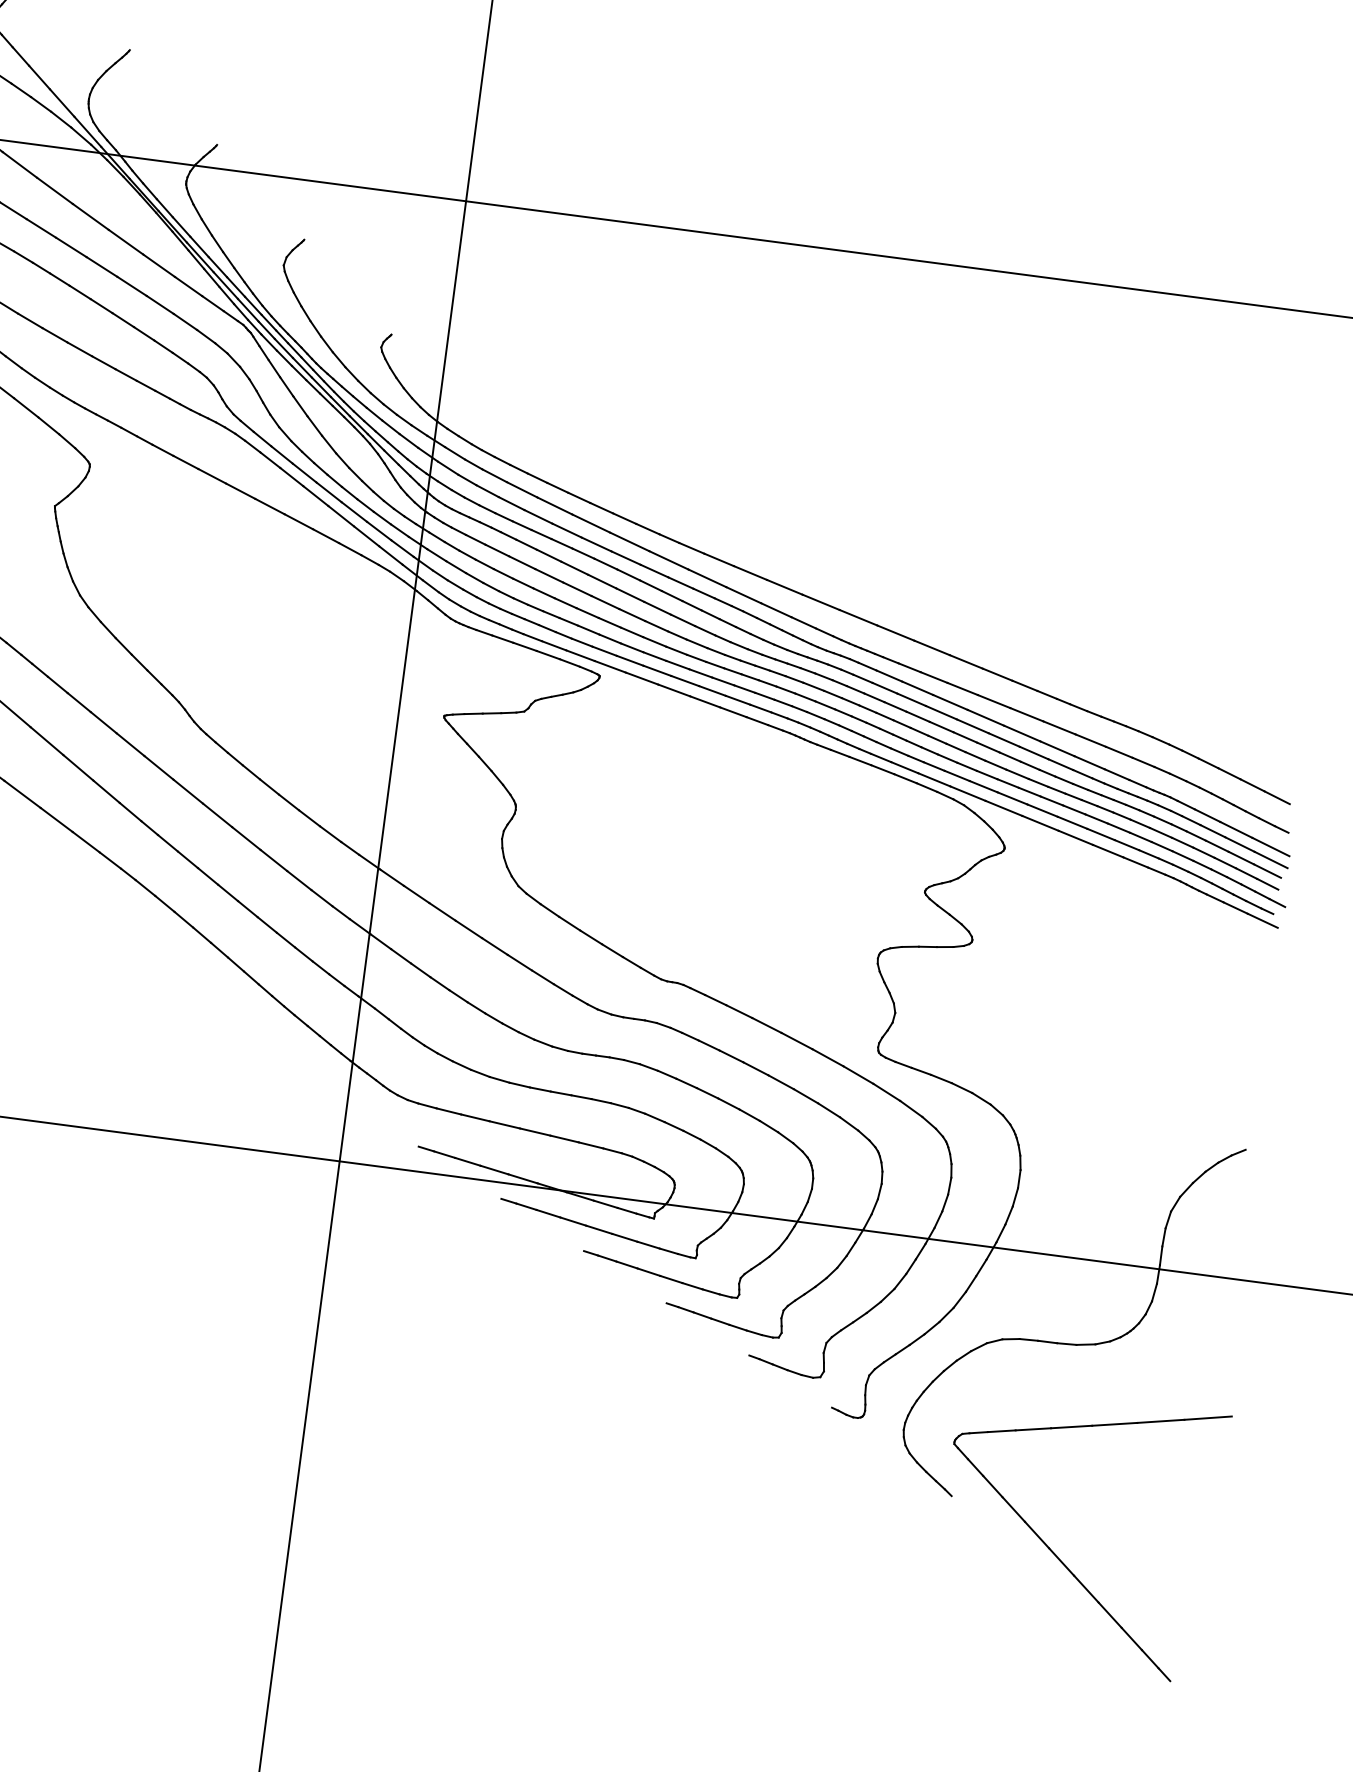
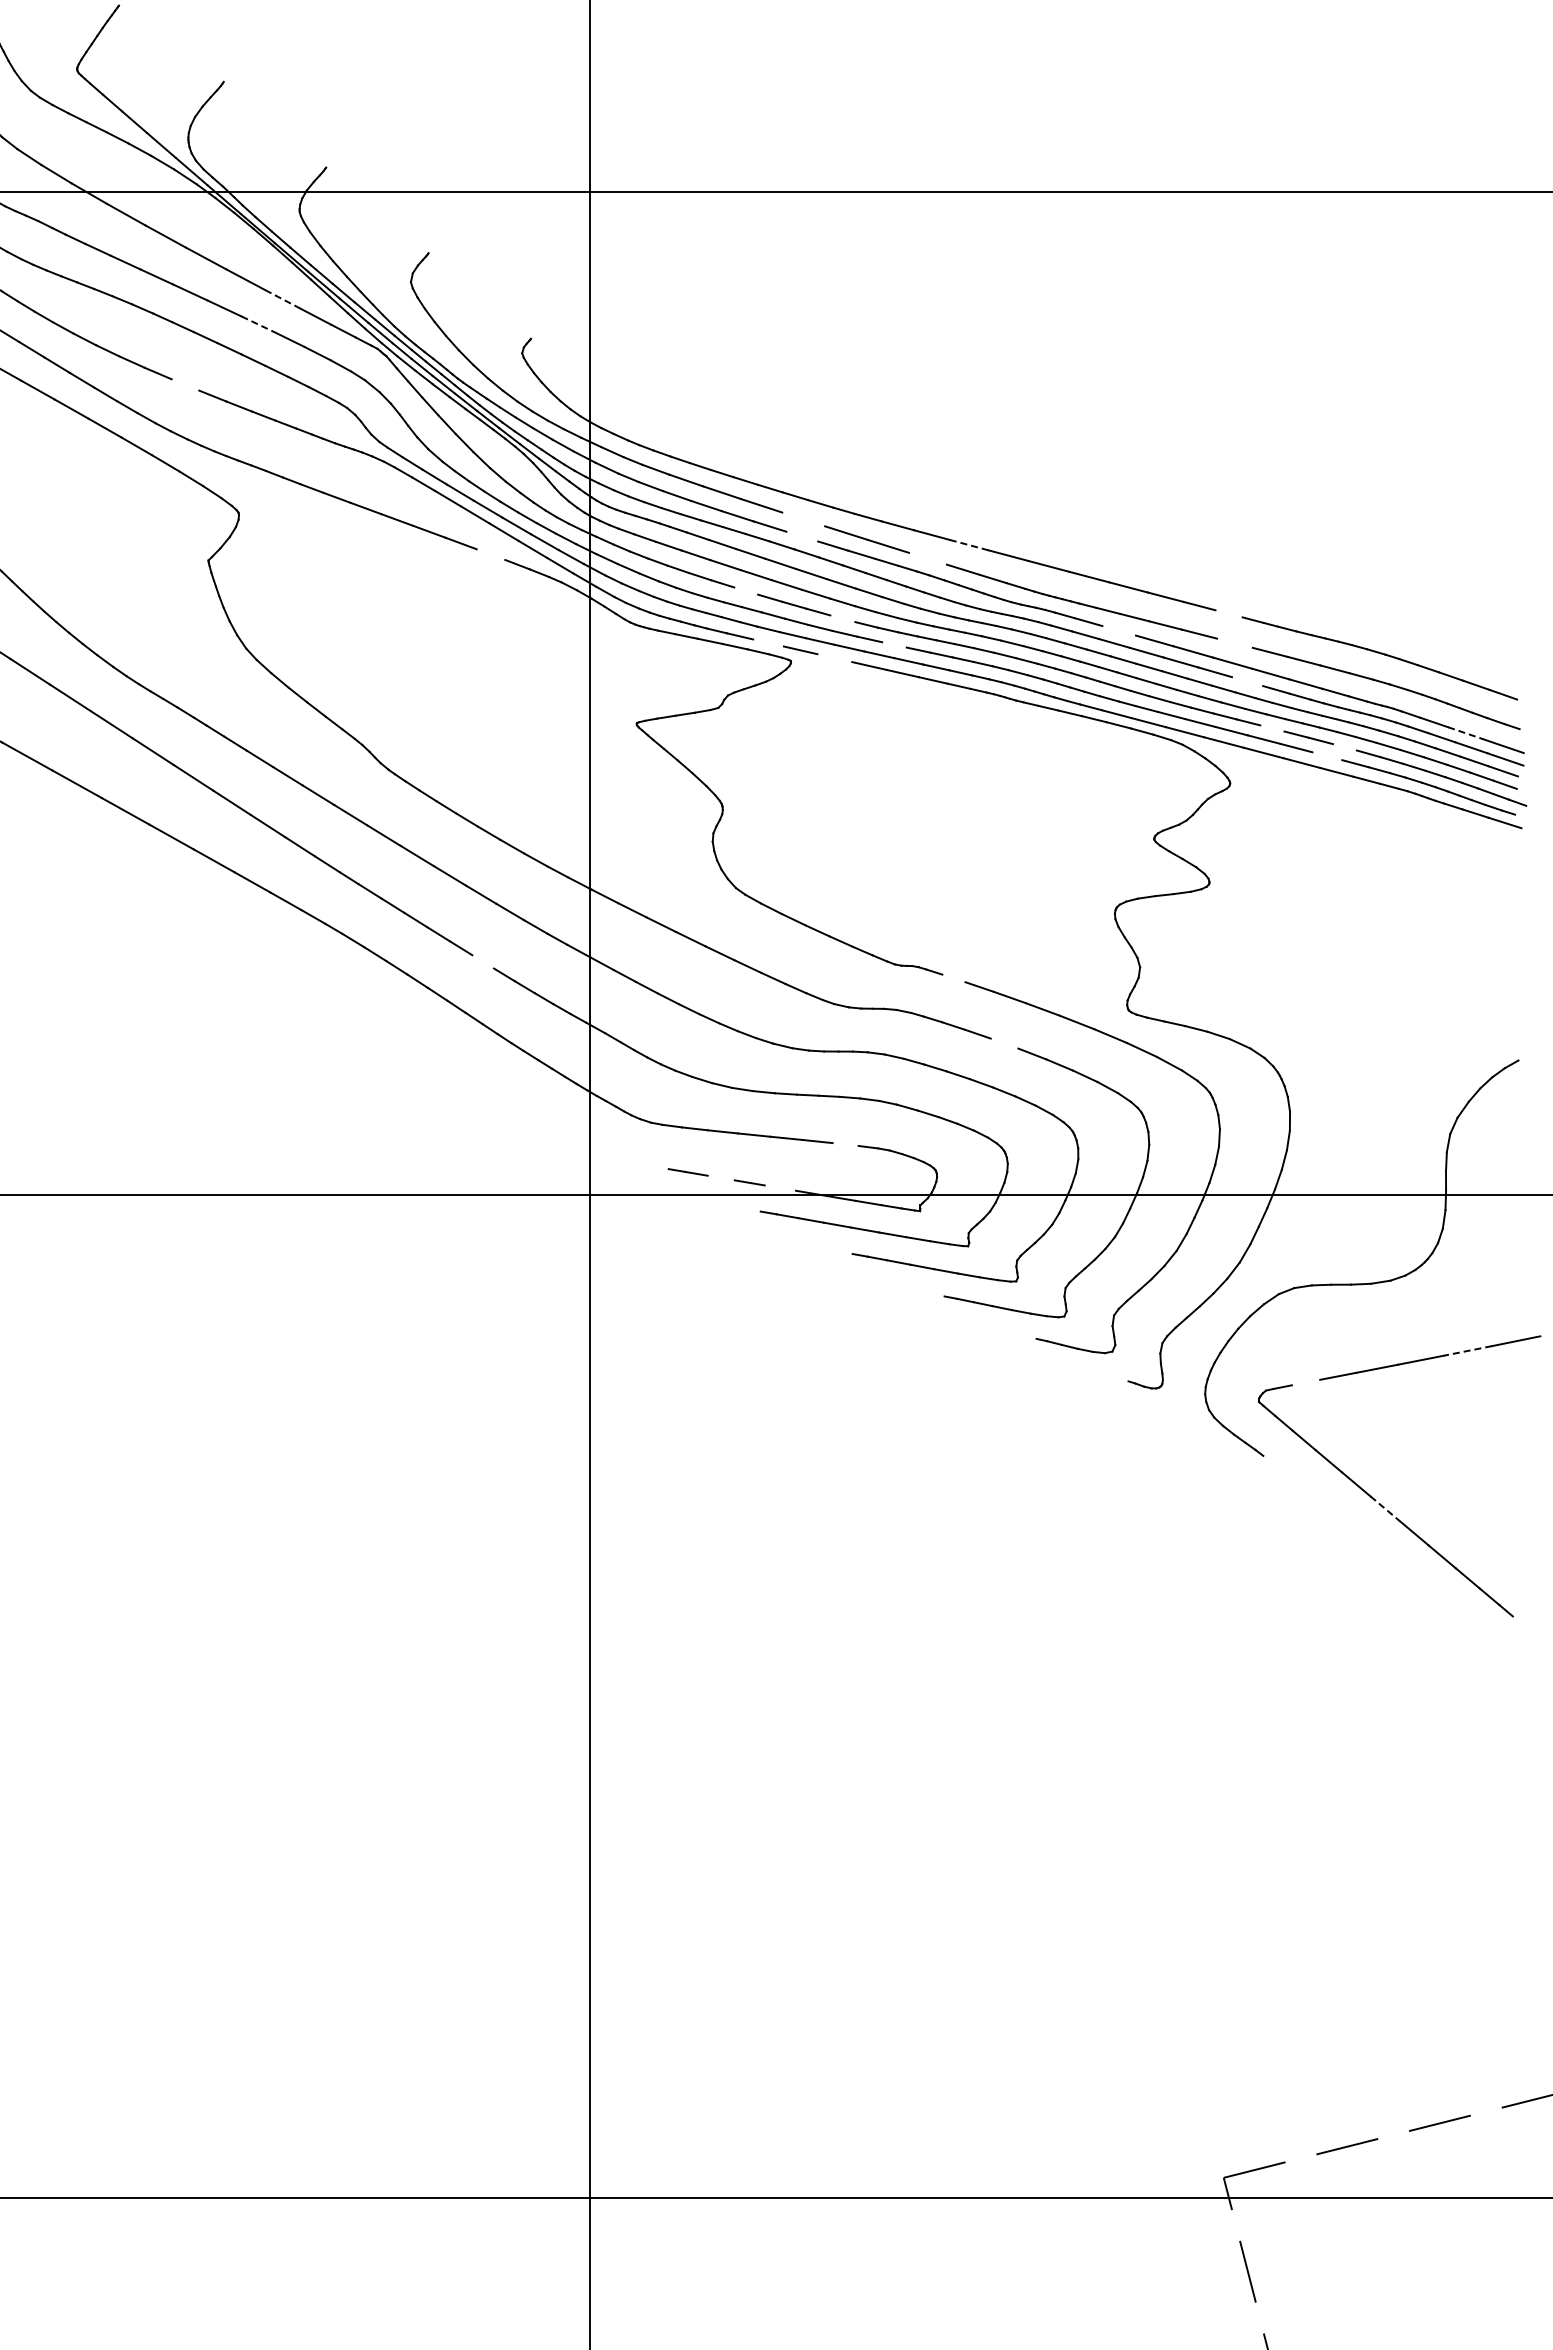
line: (159, 265) -> (283, 299), solid -> dashed
line: (132, 286) -> (258, 324), solid -> dashed
line: (55, 334) -> (185, 384), removed
line: (325, 536) -> (490, 554), removed
line: (629, 541) -> (803, 519), removed
line: (626, 558) -> (802, 536), removed
line: (785, 587) -> (969, 545), solid -> dashed
line: (743, 594) -> (927, 558), removed
line: (566, 602) -> (746, 590), removed
line: (654, 641) -> (842, 618), removed
line: (580, 655) -> (768, 642), removed
line: (700, 673) -> (894, 644), removed
line: (641, 678) -> (834, 658), removed
line: (1024, 685) -> (1228, 613), removed
line: (917, 687) -> (1118, 630), removed
line: (1026, 713) -> (1234, 642), removed
line: (1034, 752) -> (1247, 681), removed
line: (1052, 801) -> (1272, 728), removed
line: (1118, 828) -> (1344, 747), removed
line: (1236, 830) -> (1465, 733), solid -> dashed
line: (1101, 834) -> (1327, 756), removed
line: (267, 924) -> (483, 961), removed
line: (715, 1000) -> (953, 978), removed
line: (755, 1068) -> (1004, 1043), removed
line: (591, 1145) -> (845, 1144), removed
line: (467, 1161) -> (720, 1177), removed
line: (523, 1178) -> (780, 1187), removed
line: (1160, 1421) -> (1467, 1351), solid -> dashed
line: (1001, 1431) -> (1305, 1382), removed
line: (1061, 1562) -> (1385, 1509), solid -> dashed

